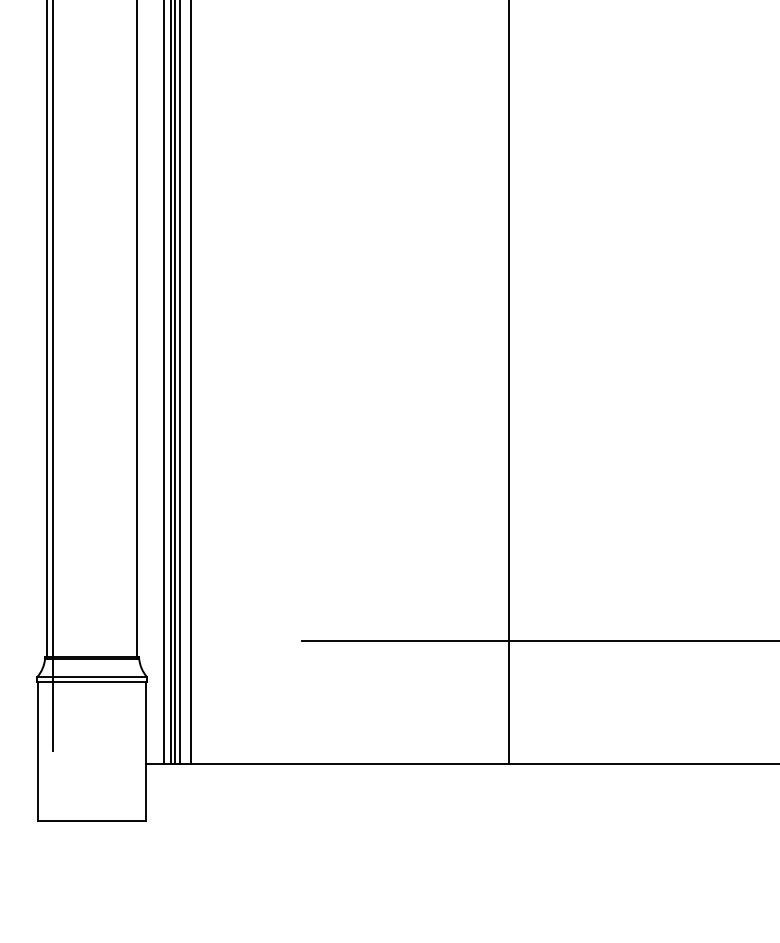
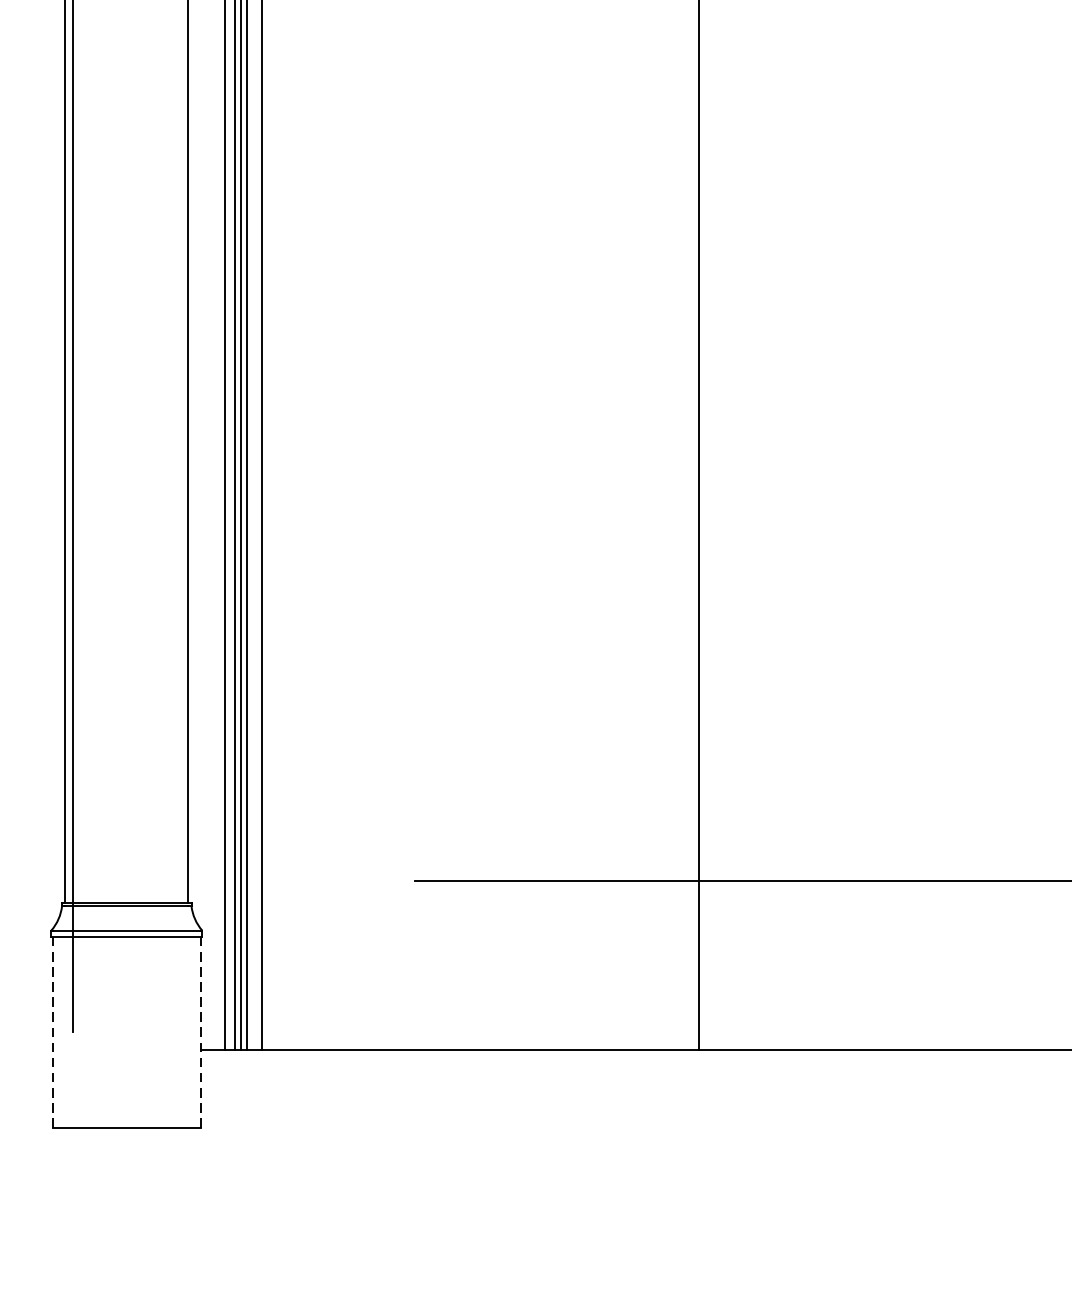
line: (38, 751) -> (53, 1032), solid -> dashed
line: (145, 751) -> (200, 1032), solid -> dashed

